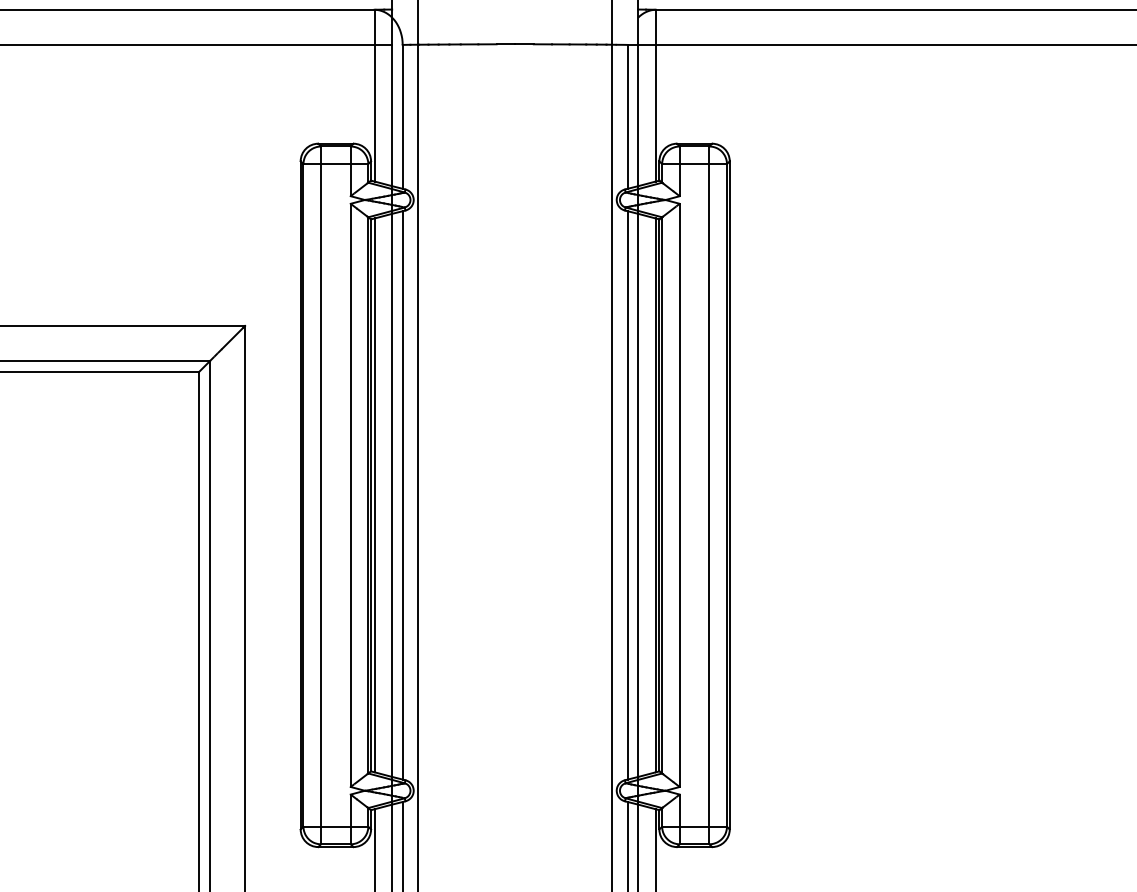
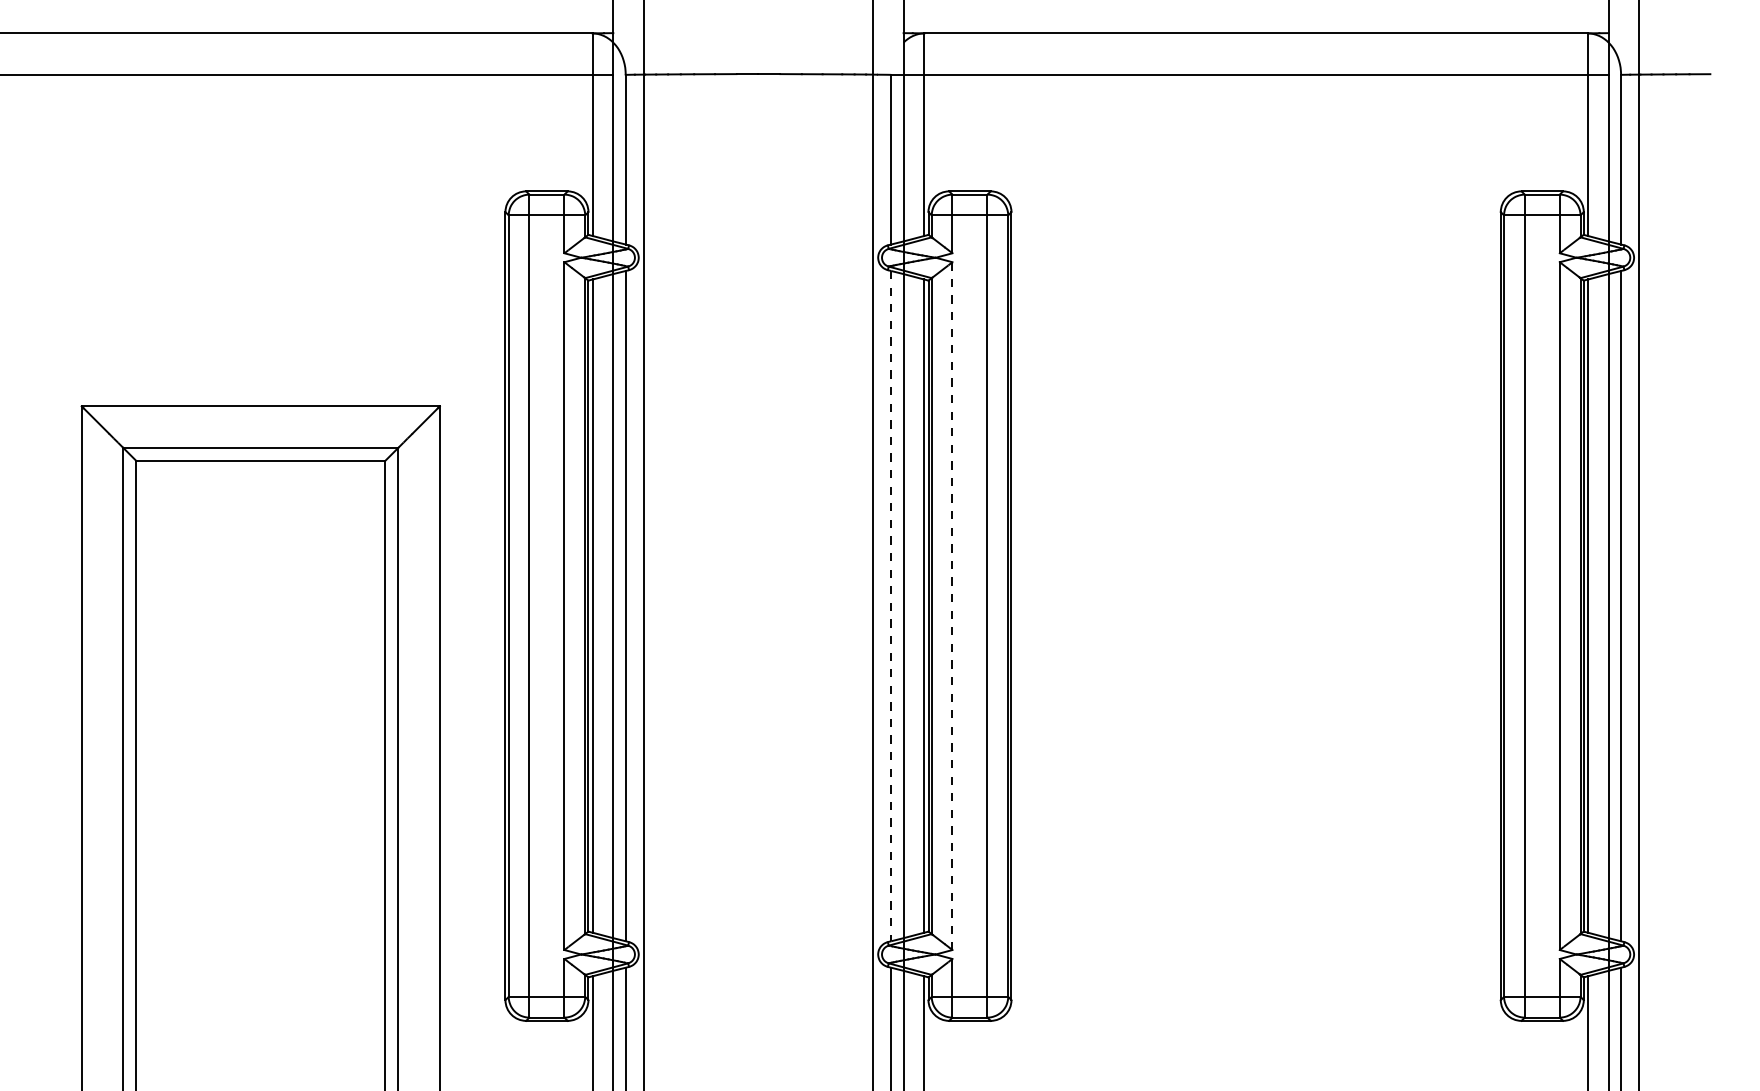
line: (628, 495) -> (891, 606), solid -> dashed
line: (679, 495) -> (952, 606), solid -> dashed

